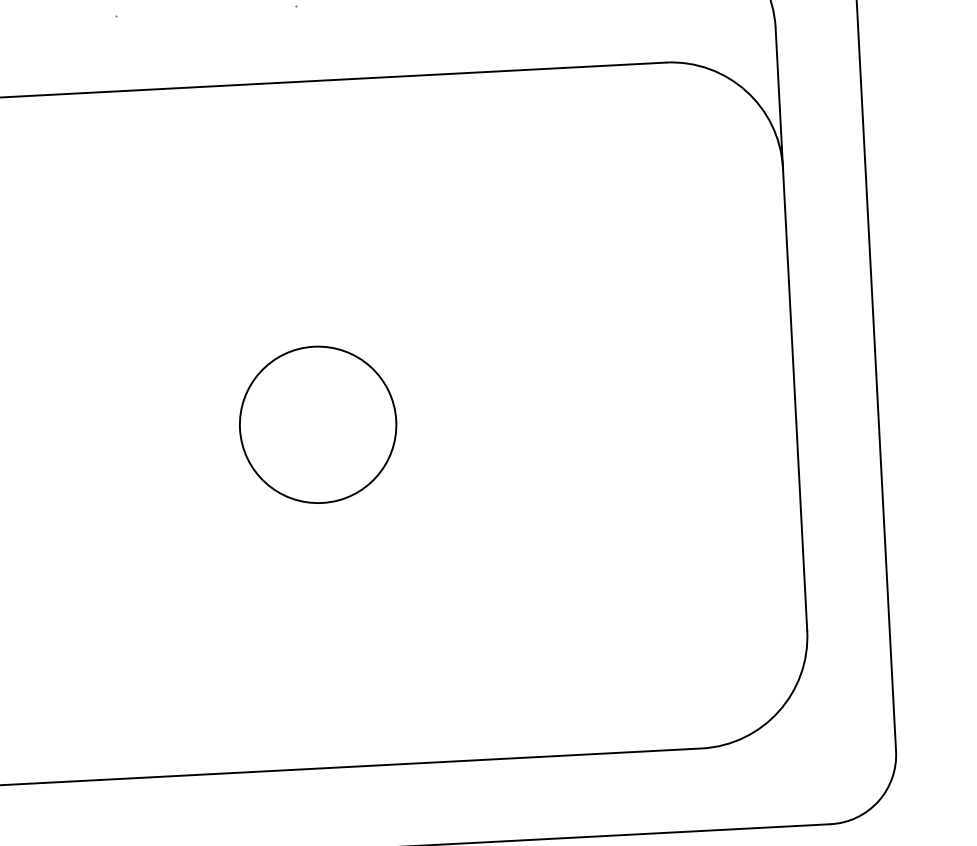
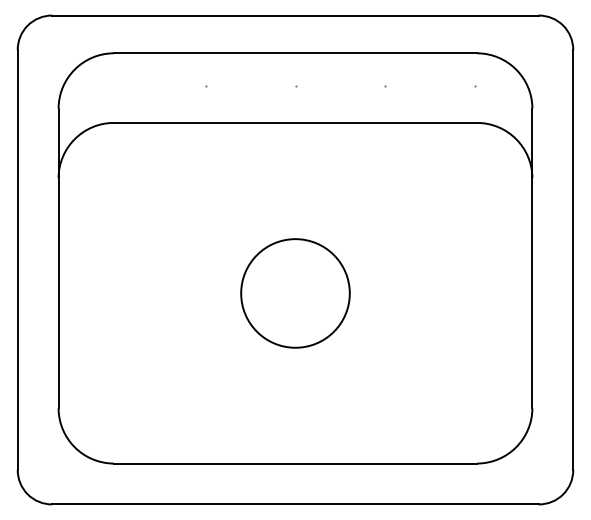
circle: (318, 423) -> (295, 292), size x1.4

